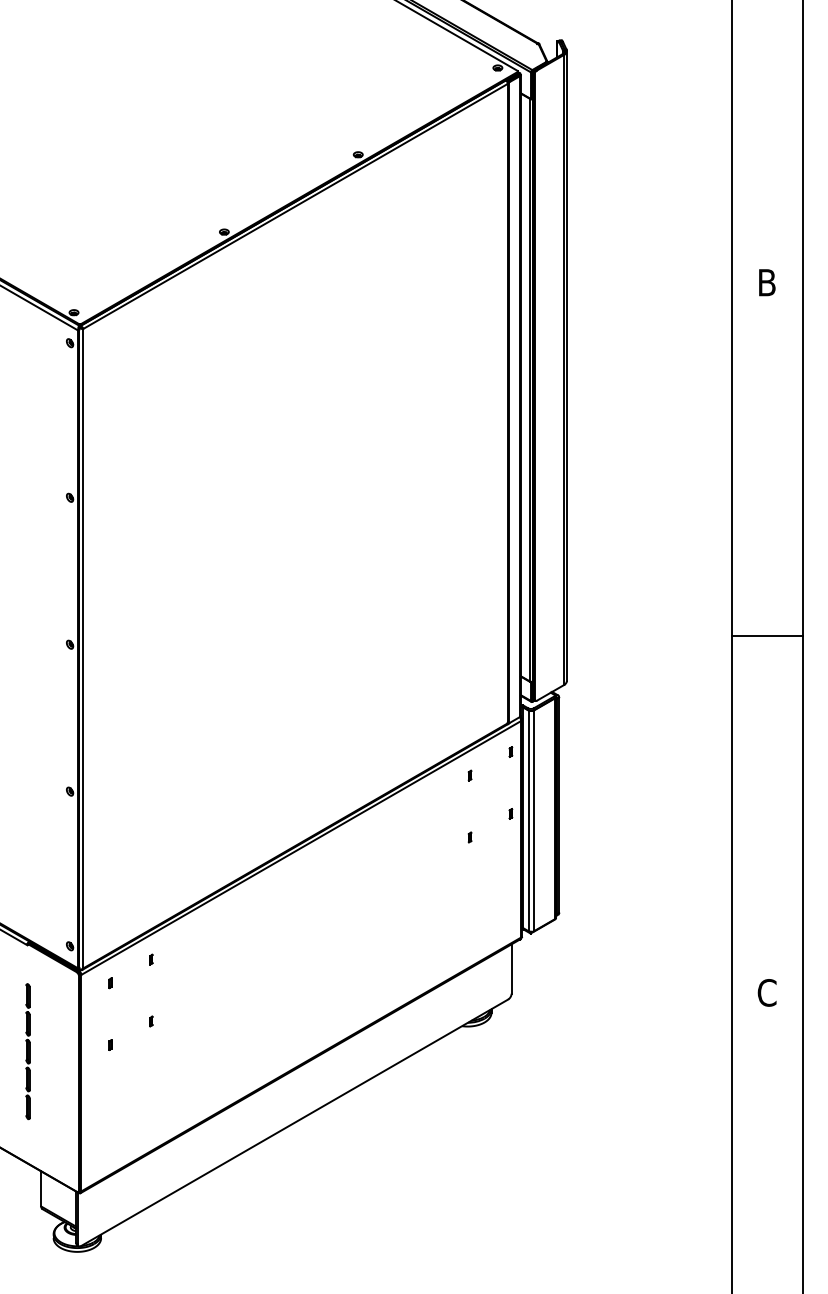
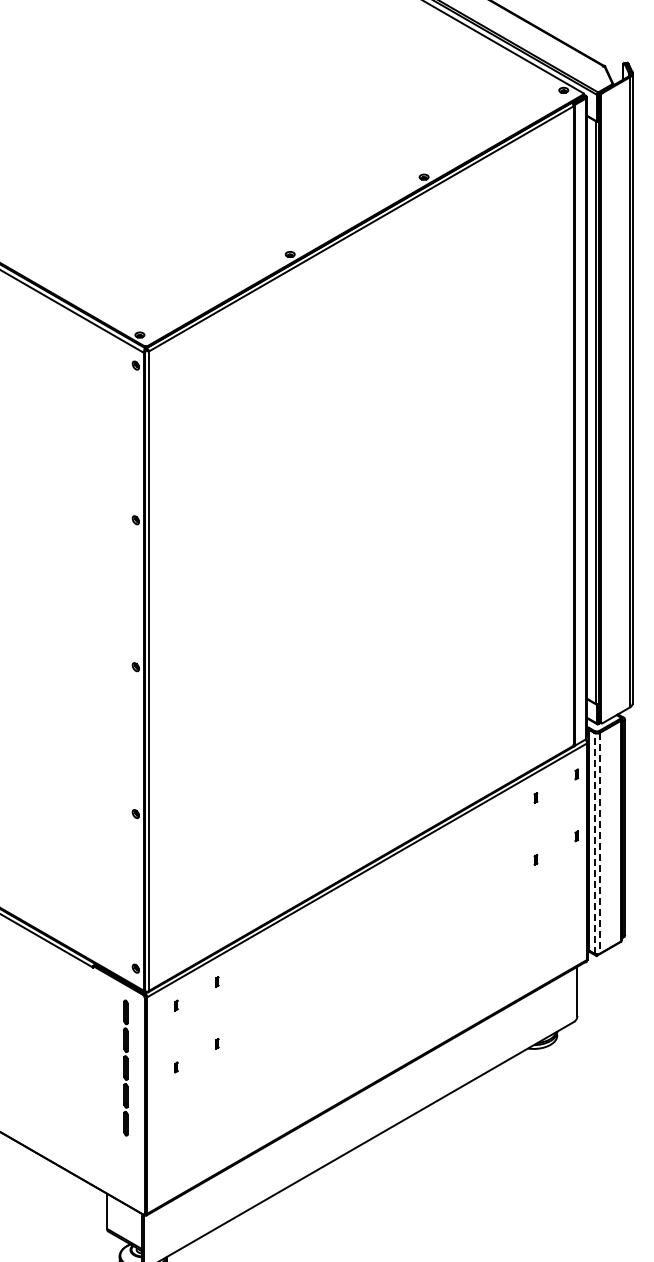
line: (528, 820) -> (594, 842), solid -> dashed
line: (534, 821) -> (600, 843), solid -> dashed
part: (27, 1051) -> (125, 1067), moved

